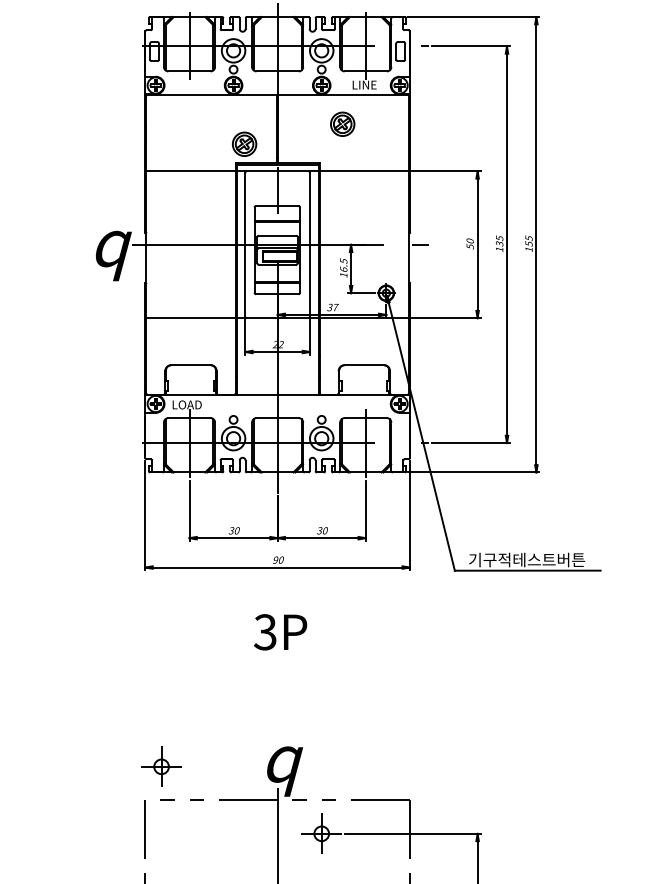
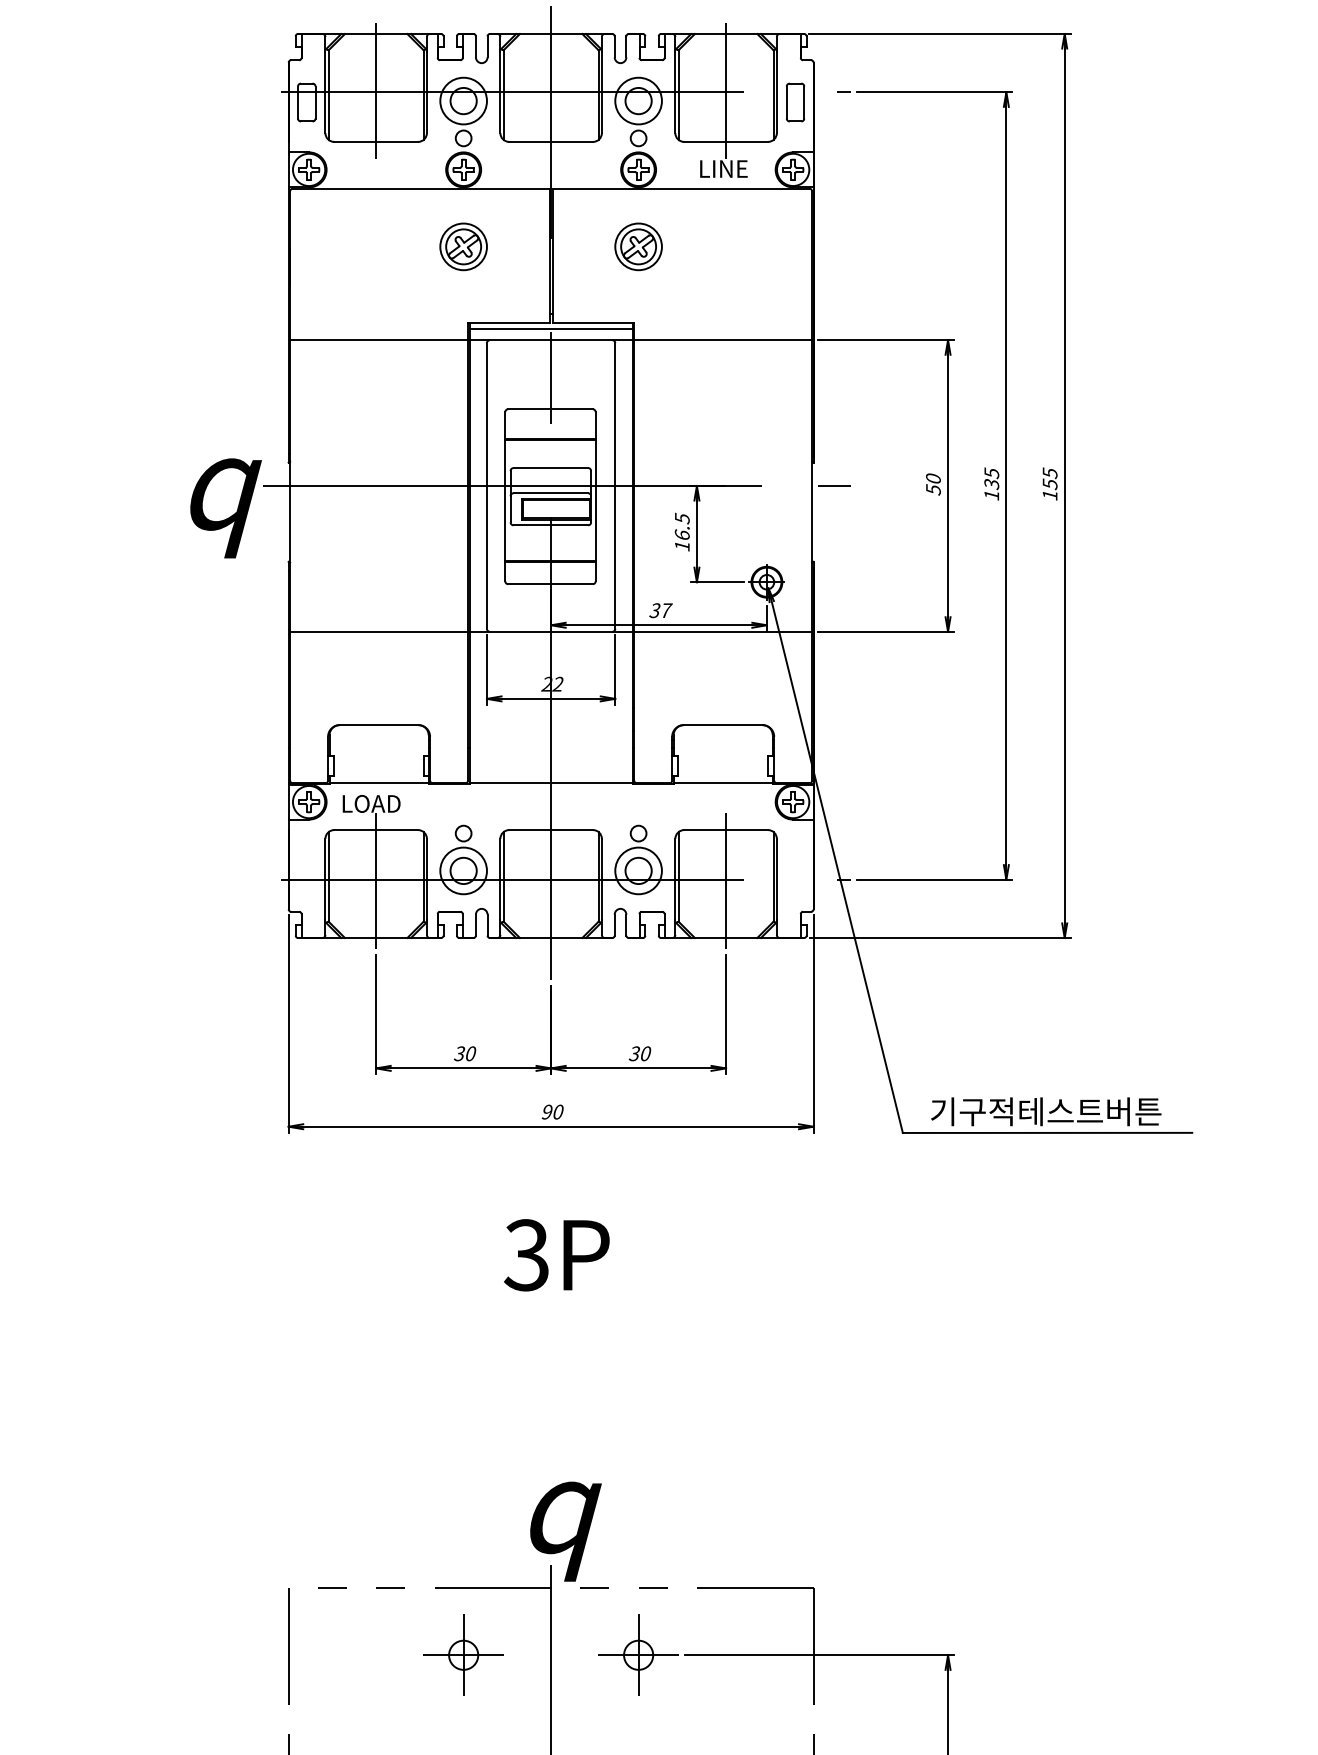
part: (342, 123) -> (638, 245), moved
part: (244, 143) -> (463, 245), moved
part: (161, 766) -> (463, 1654), moved

